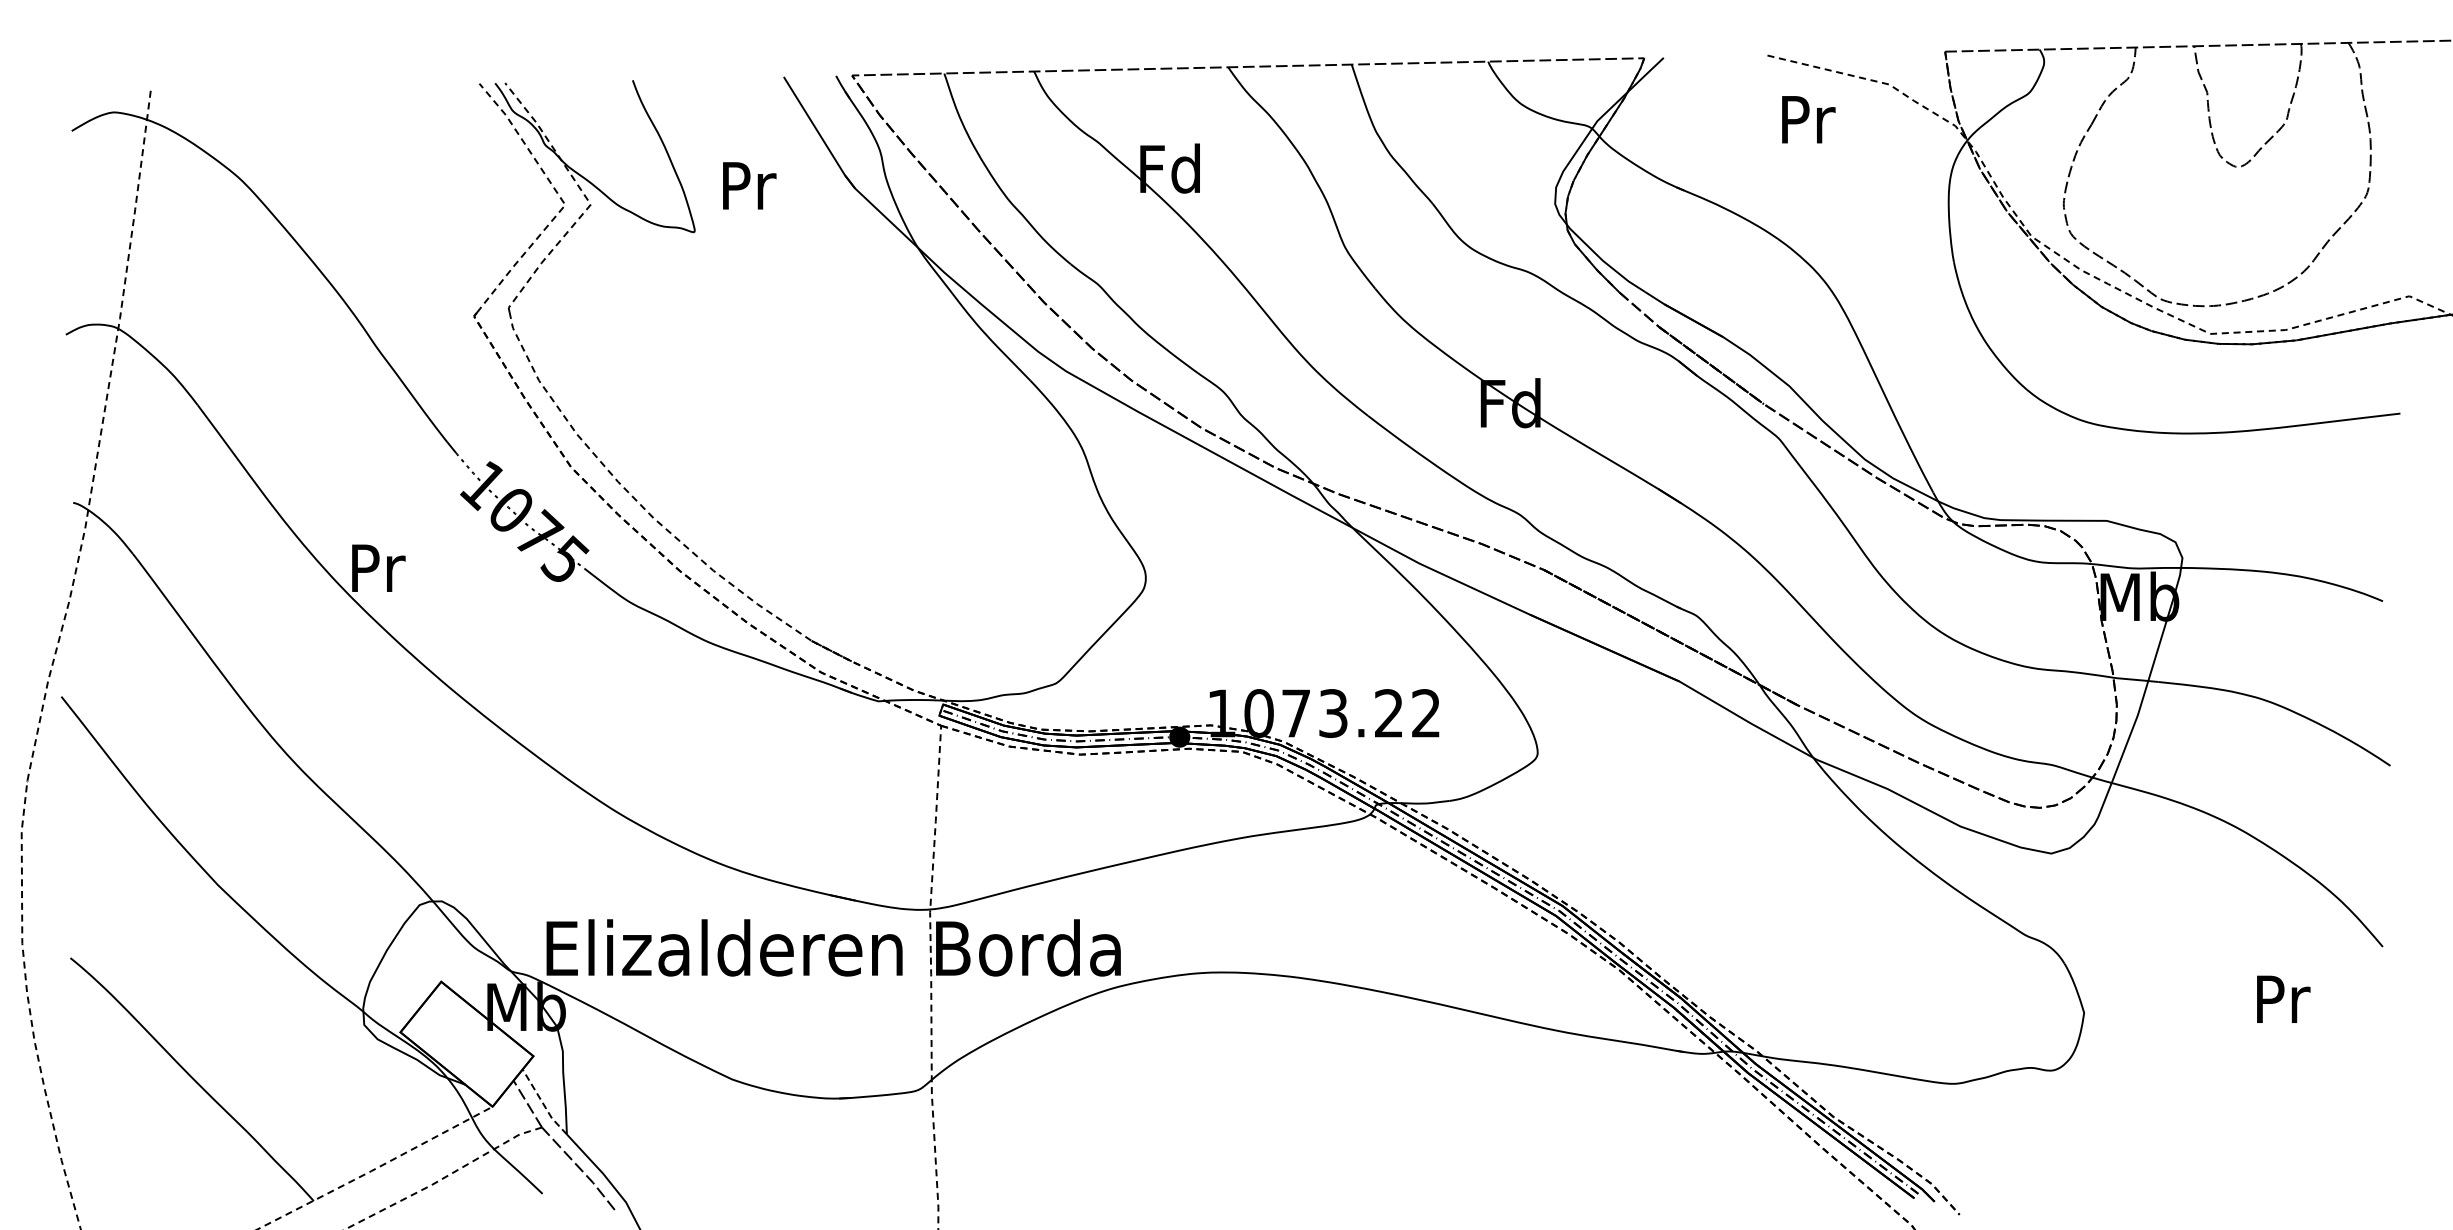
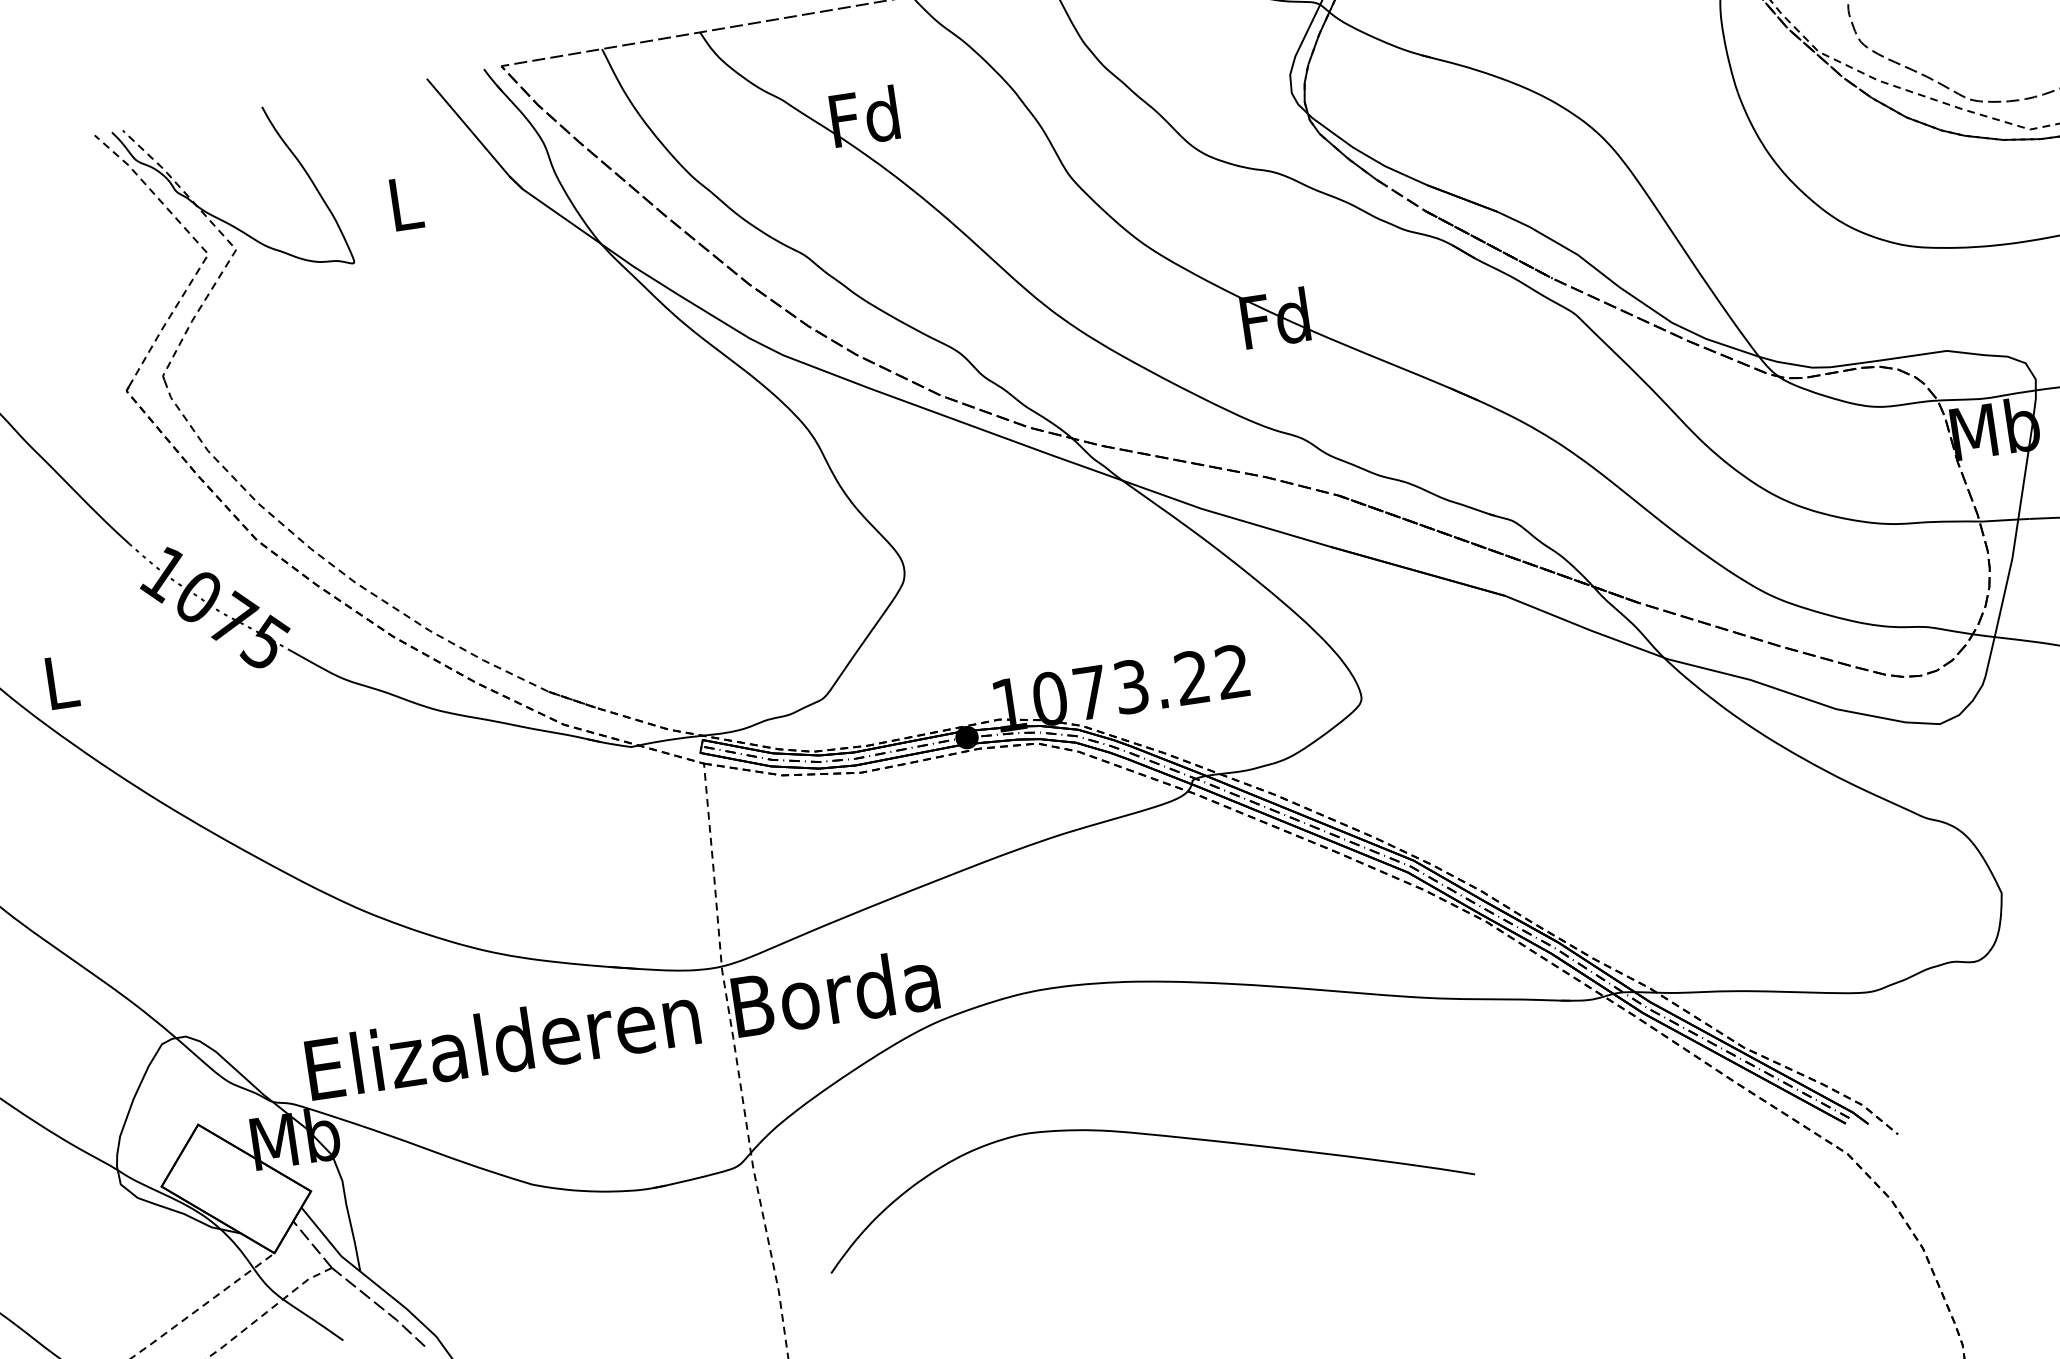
text: (749, 185) -> (406, 203), Pr -> L
text: (378, 567) -> (62, 681), Pr -> L
line: (543, 1103) -> (329, 1241), dashed -> solid
curve: (1287, 1116) -> (1146, 1135), added

